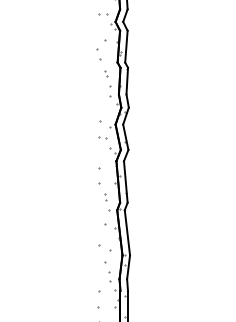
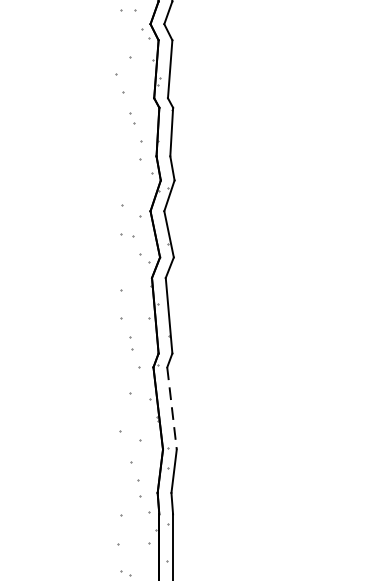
line: (127, 232) -> (172, 407), solid -> dashed

